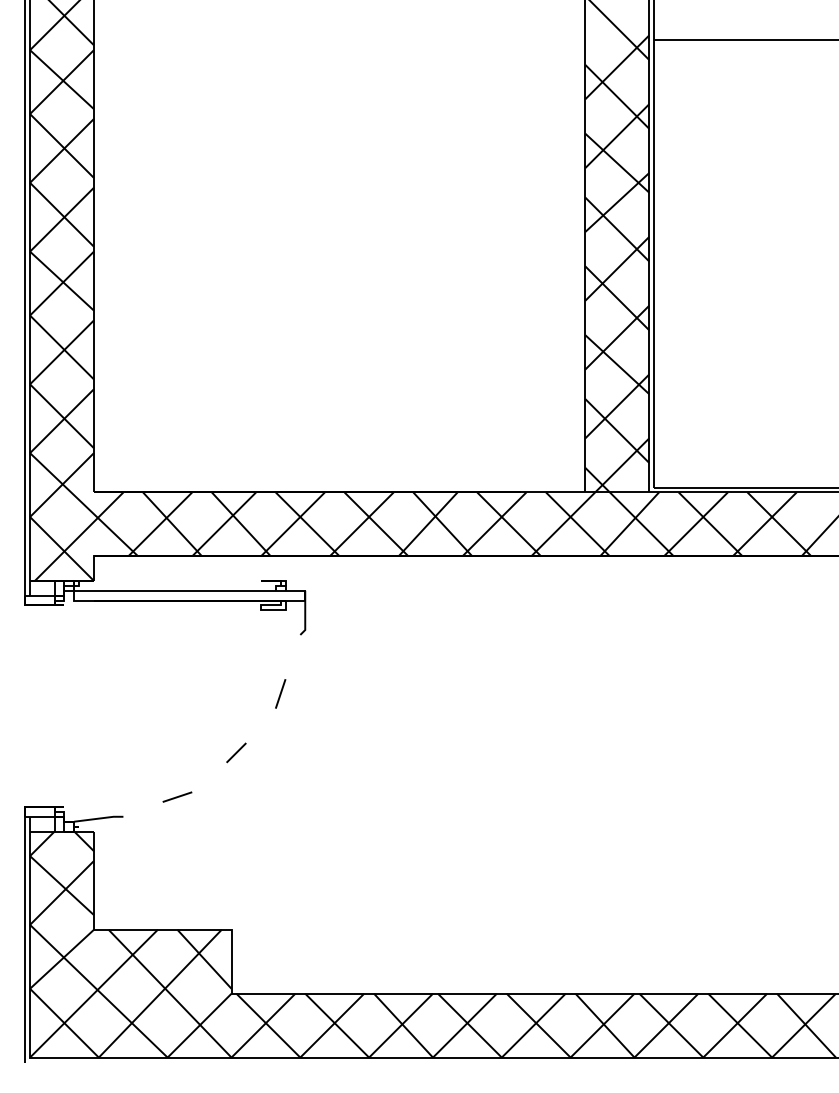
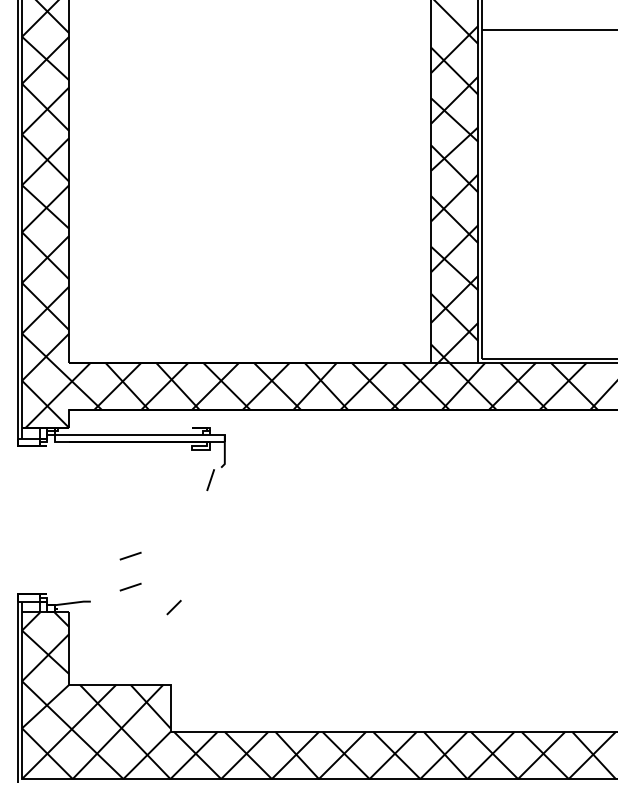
line: (280, 694) -> (210, 480), moved
line: (235, 752) -> (173, 607), moved
line: (177, 754) -> (130, 555), added

